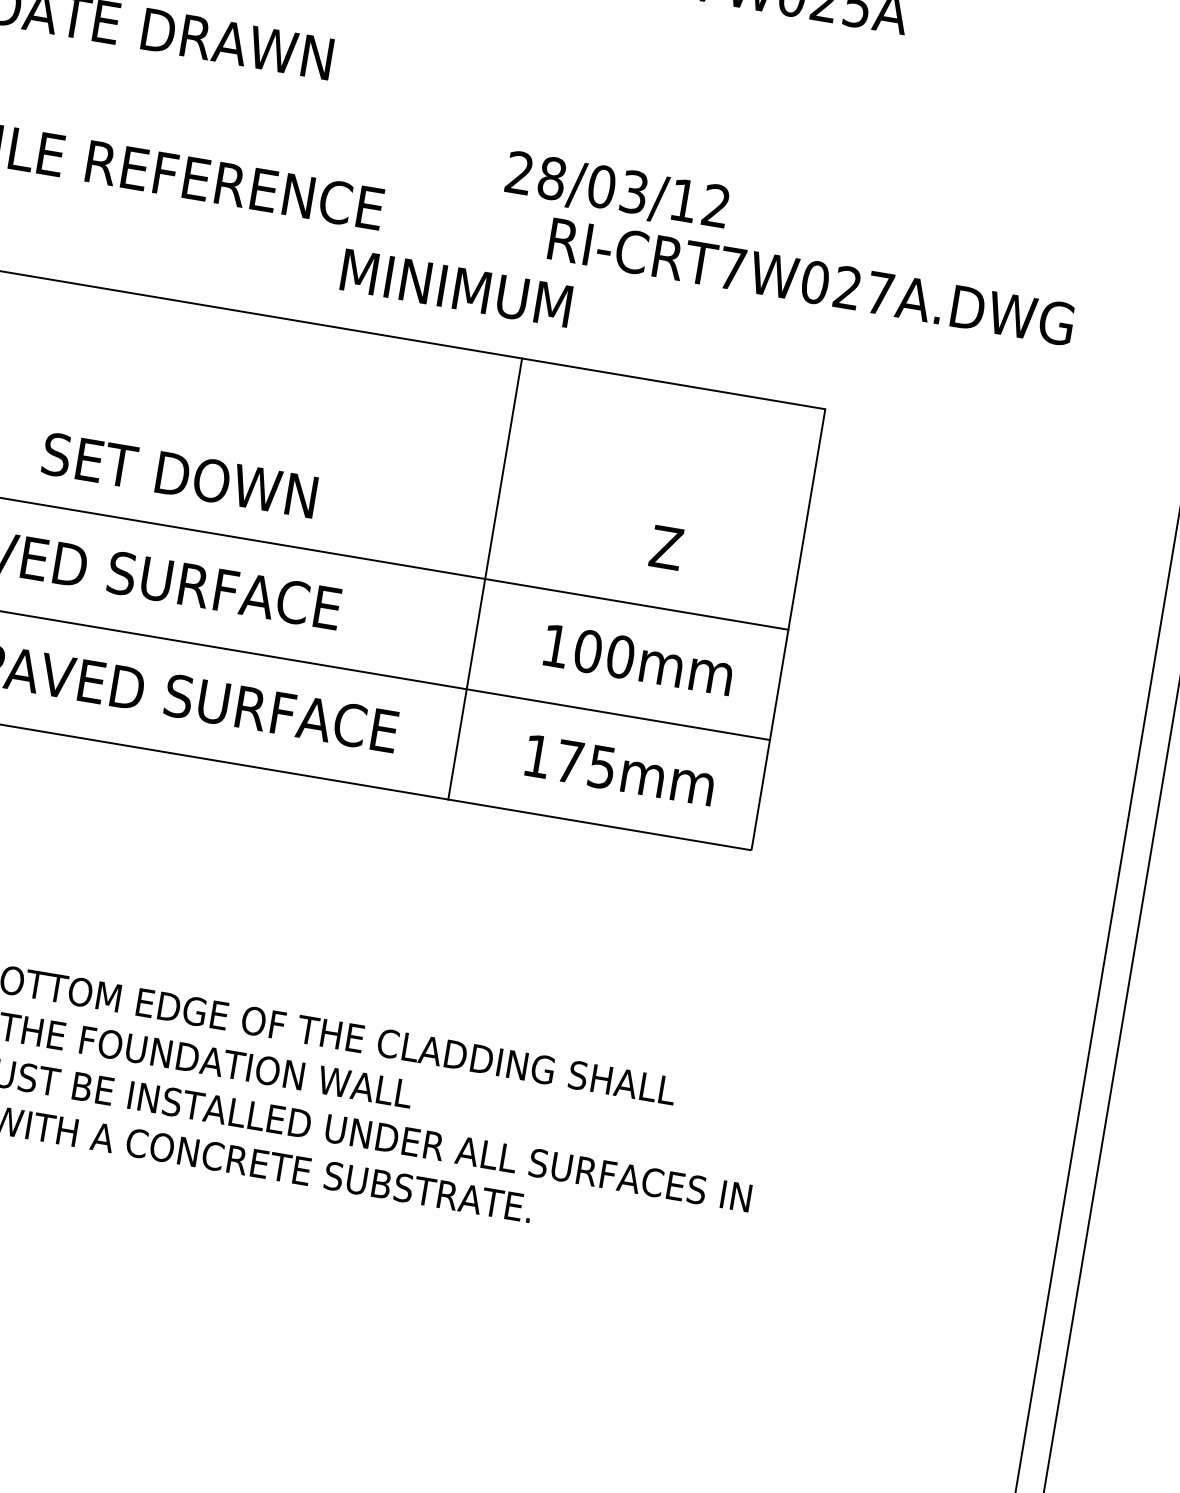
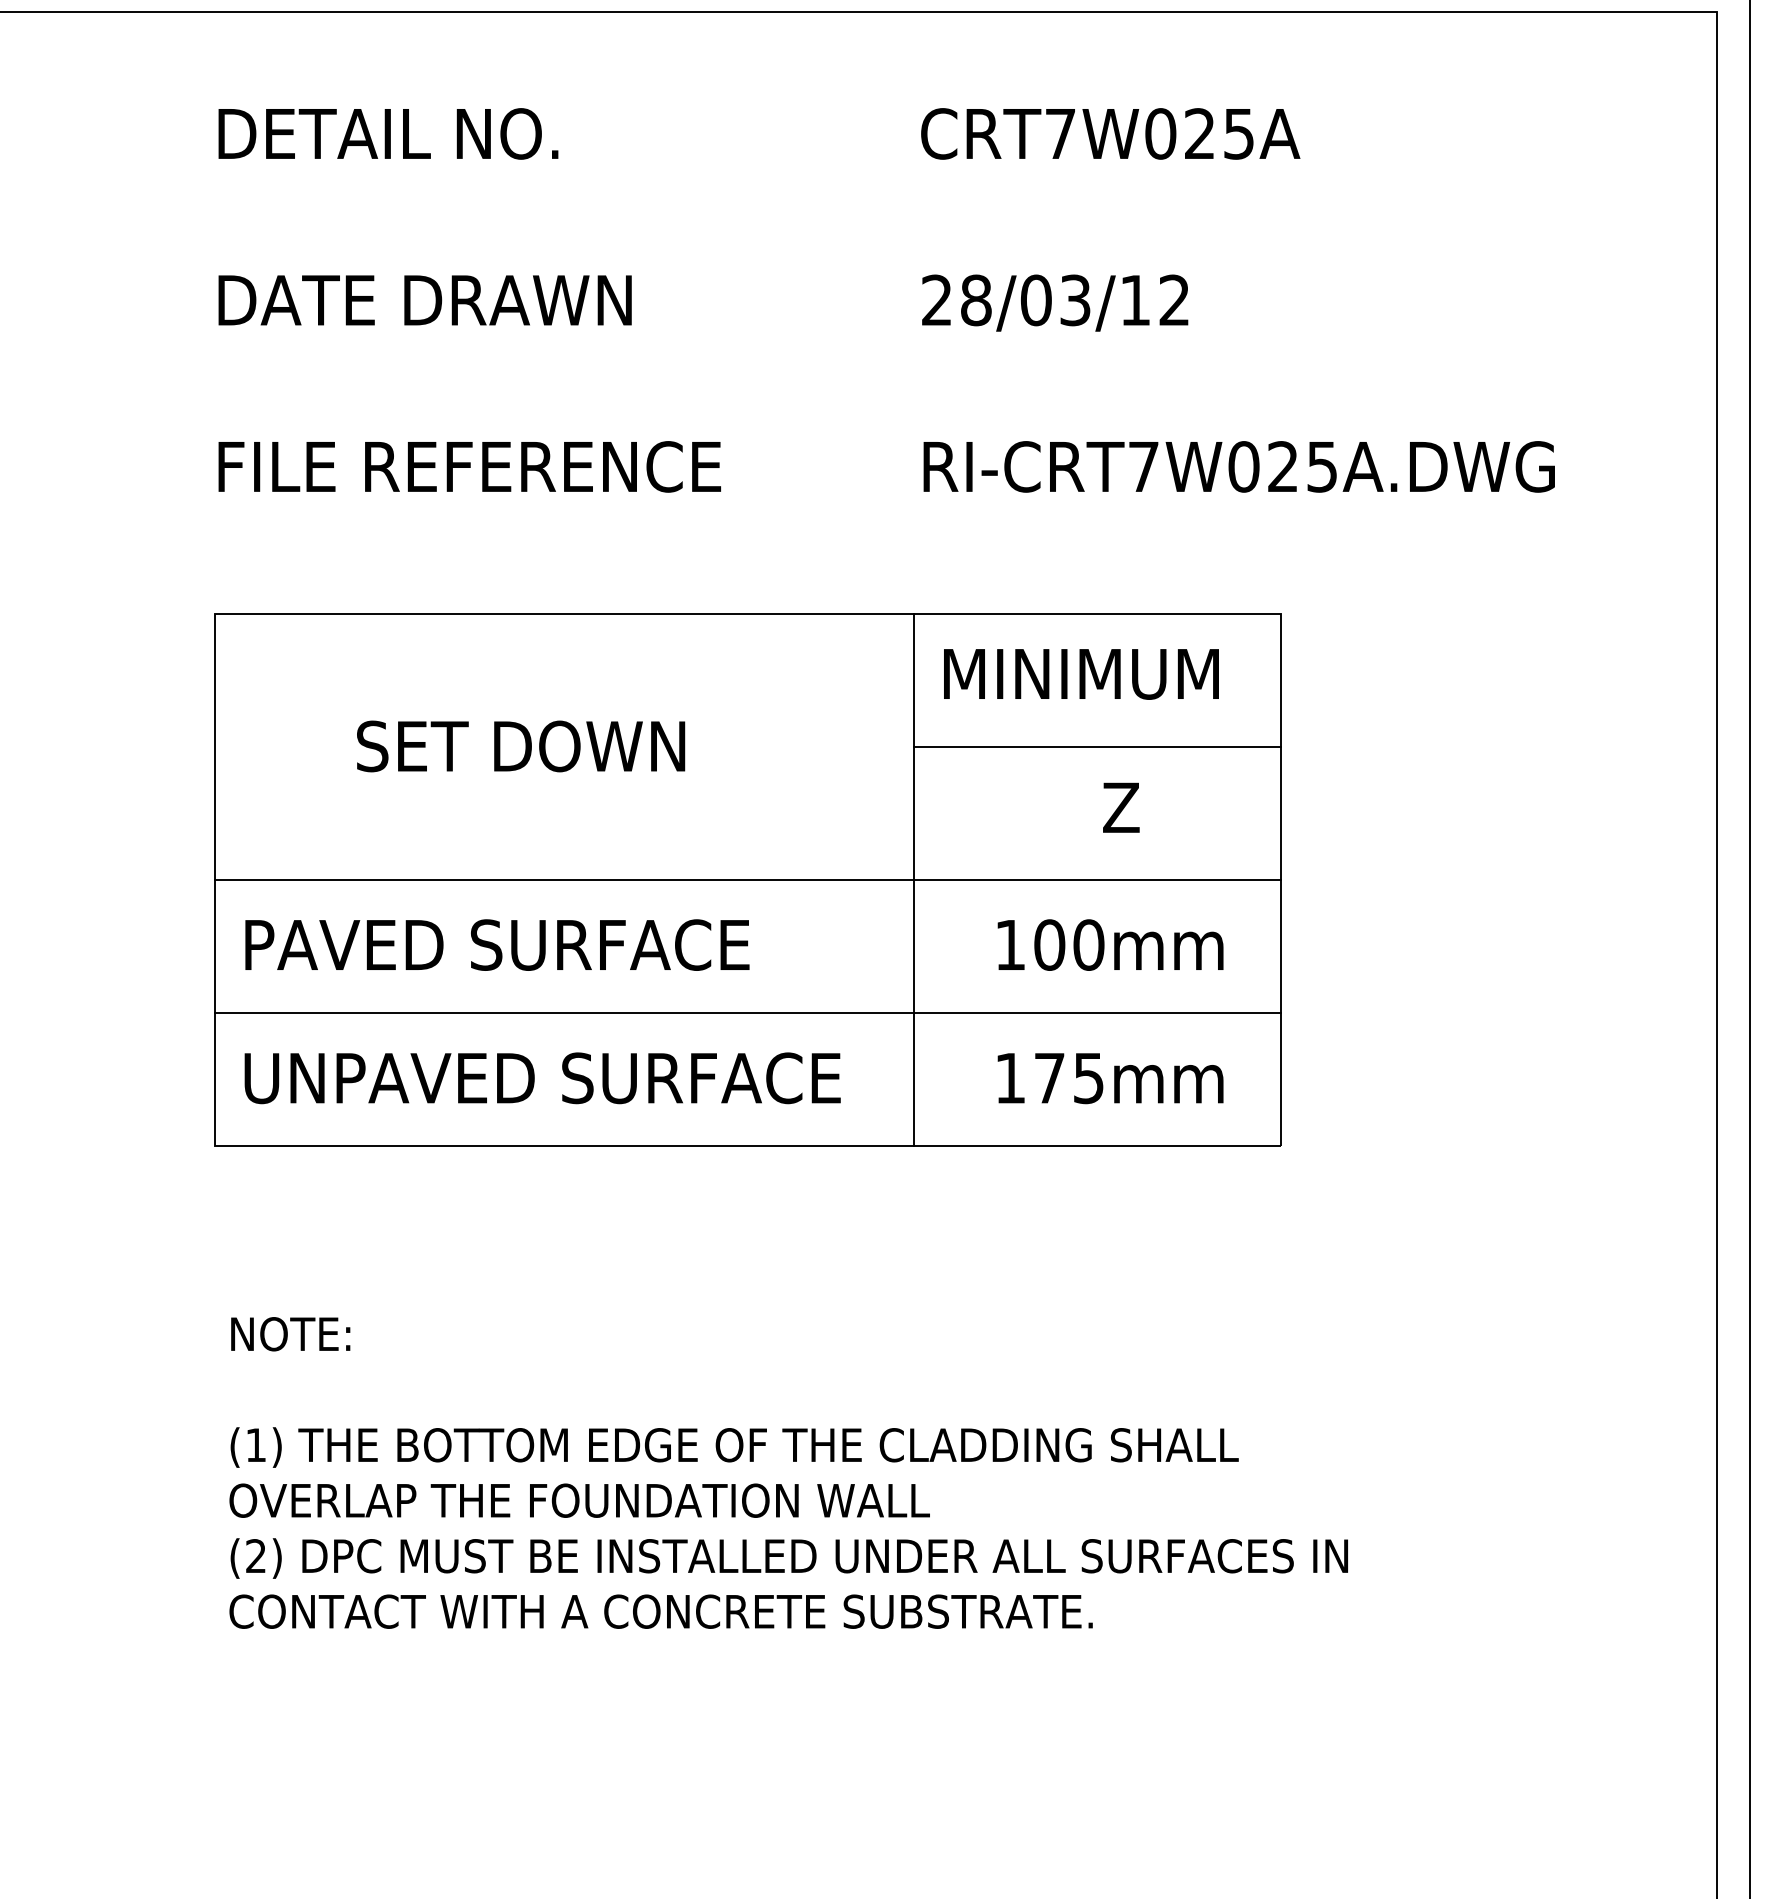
text: (617, 191) -> (1055, 302), moved
text: (456, 288) -> (1081, 674), moved
text: (879, 293) -> (1321, 467), RI-CRT7W027A.DWG -> RI-CRT7W025A.DWG
text: (180, 475) -> (521, 746), moved
line: (655, 493) -> (1097, 746), added

